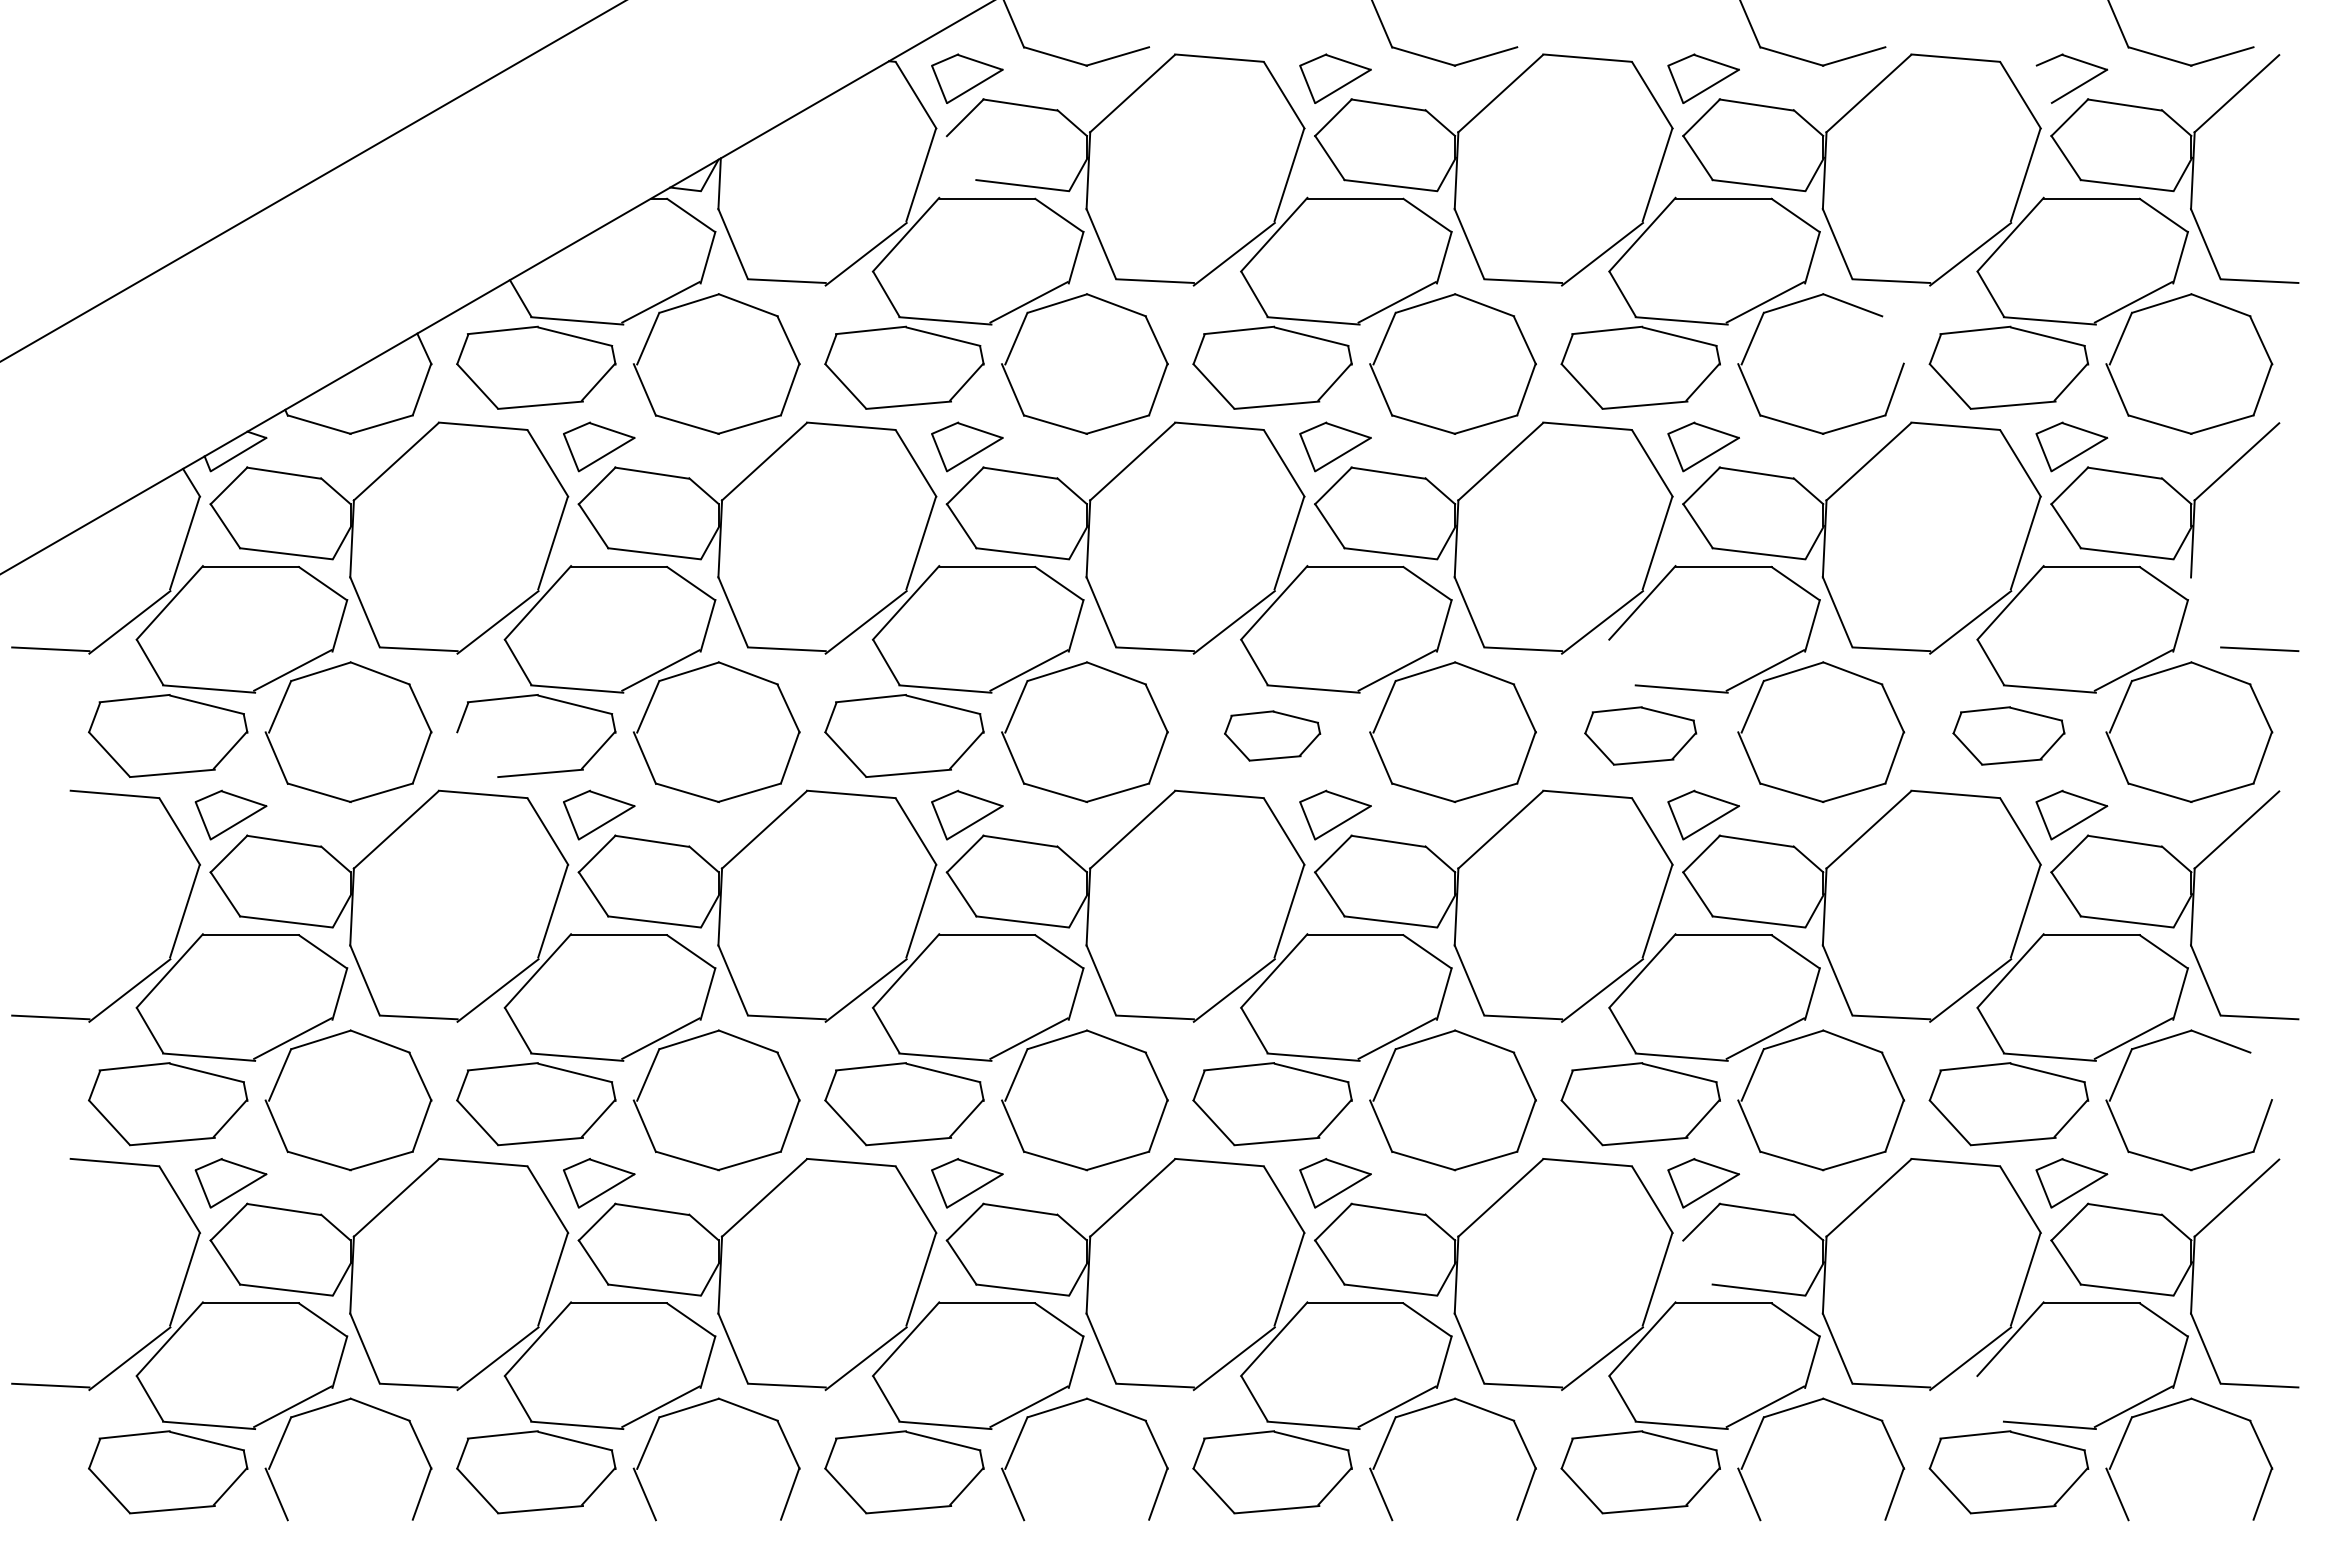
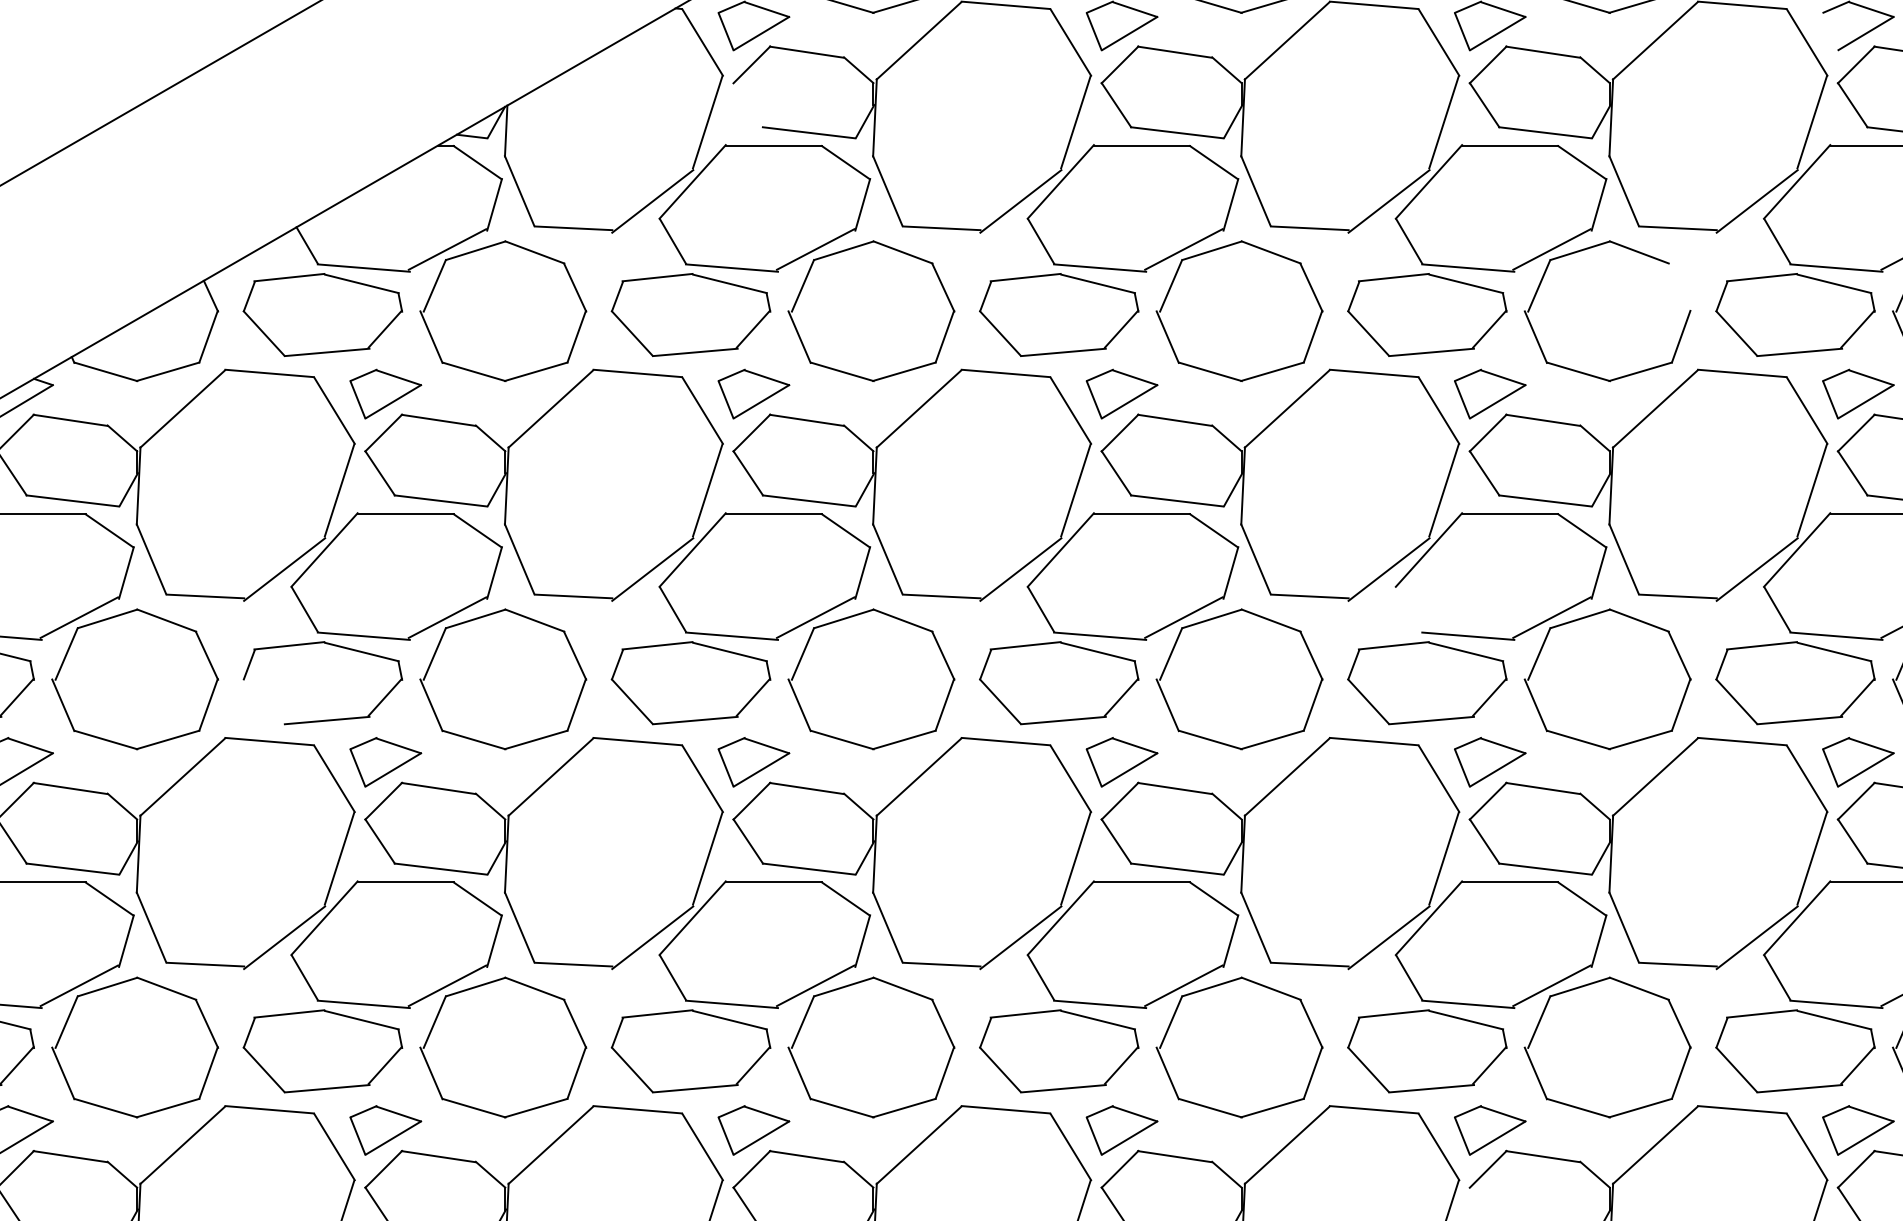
part: (1272, 735) -> (1059, 682), size x1.67
part: (1640, 735) -> (1427, 682), size x1.43
part: (2008, 735) -> (1795, 682), size x1.43

